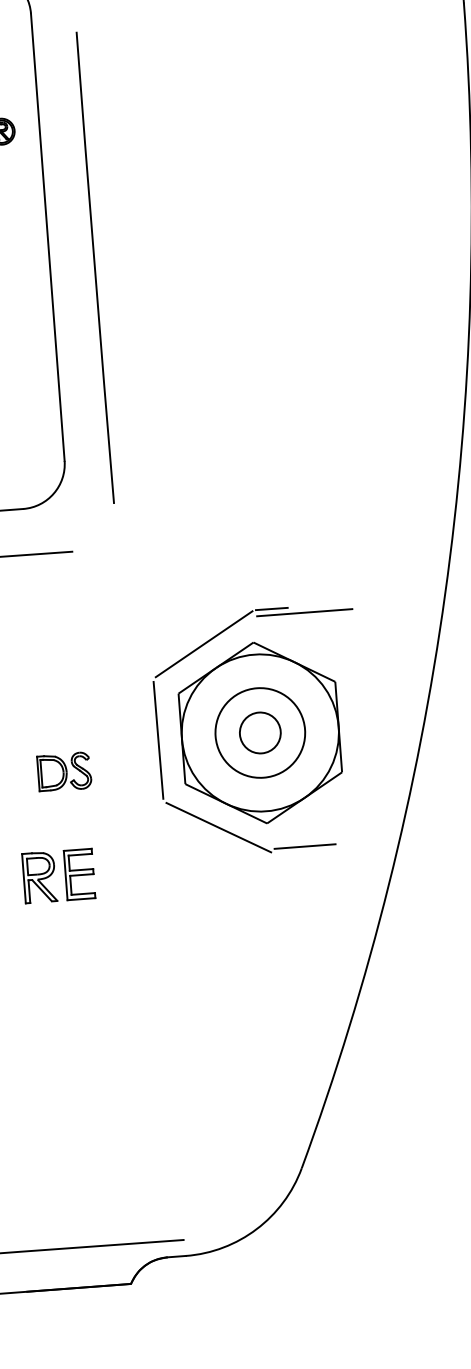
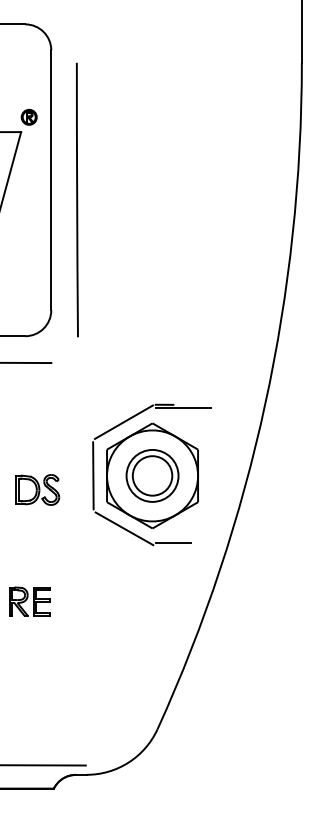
circle: (260, 732) -> (152, 475), size x1.67
part: (64, 771) -> (37, 489), size x1.43
part: (58, 875) -> (29, 601), moved

